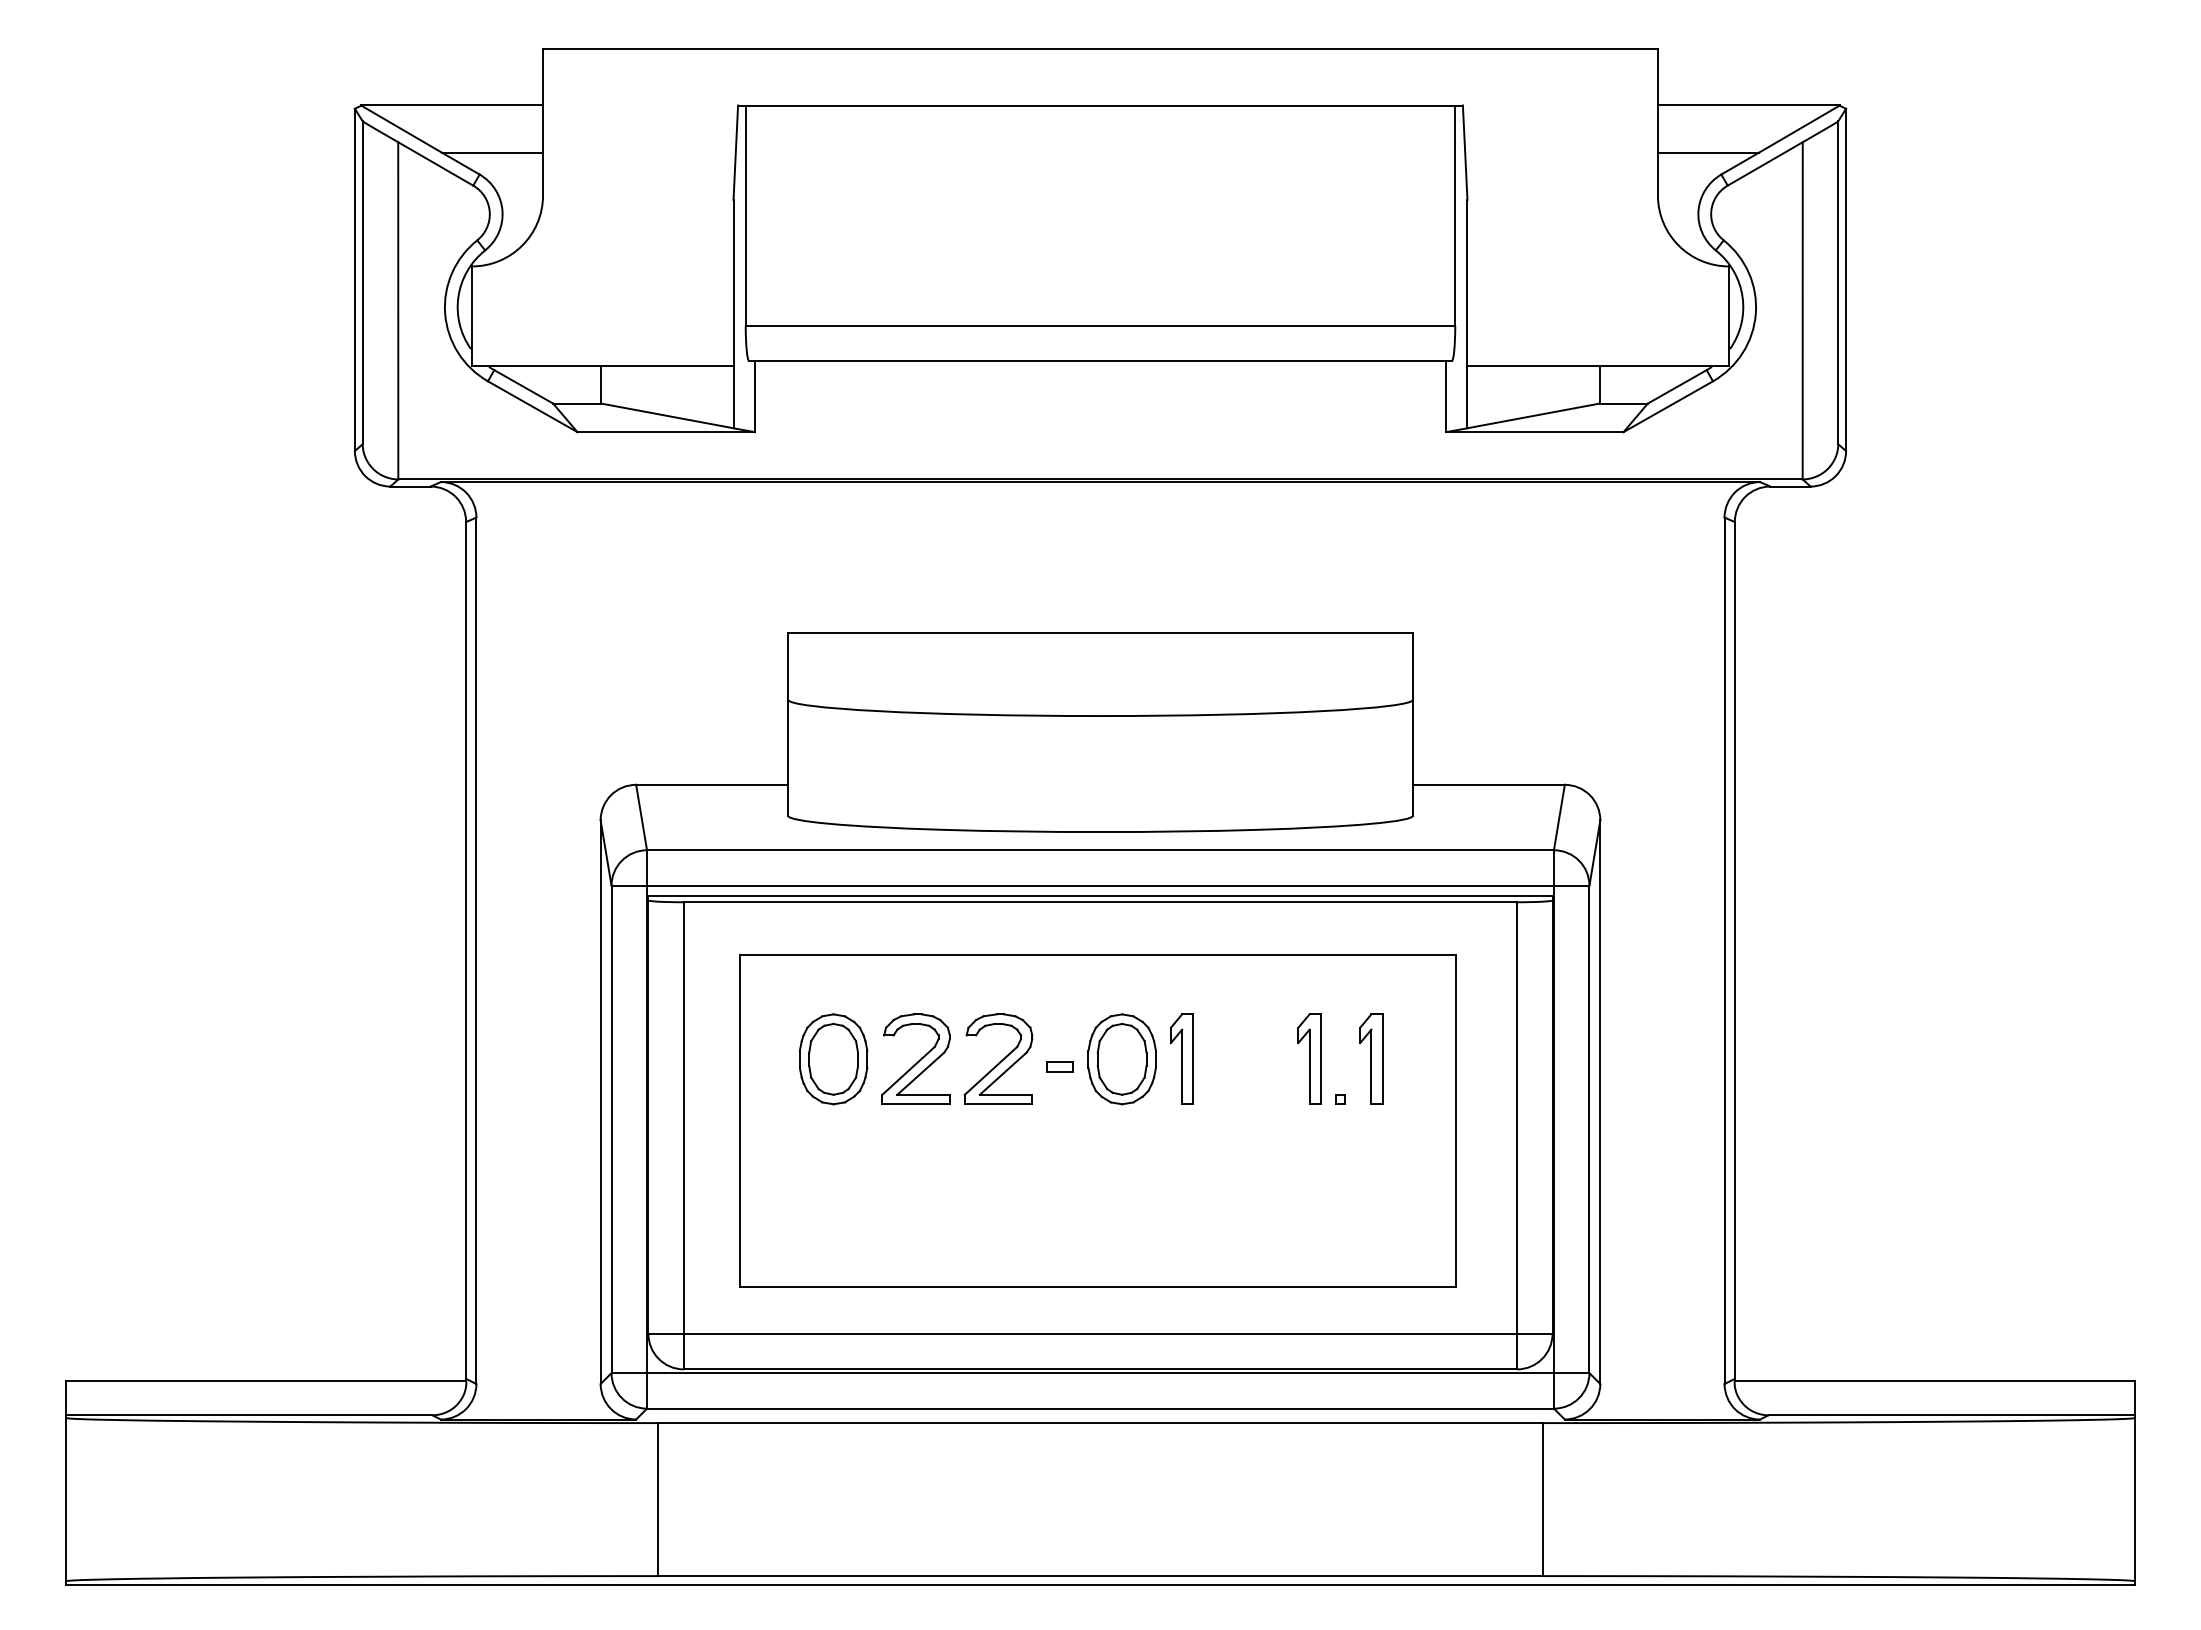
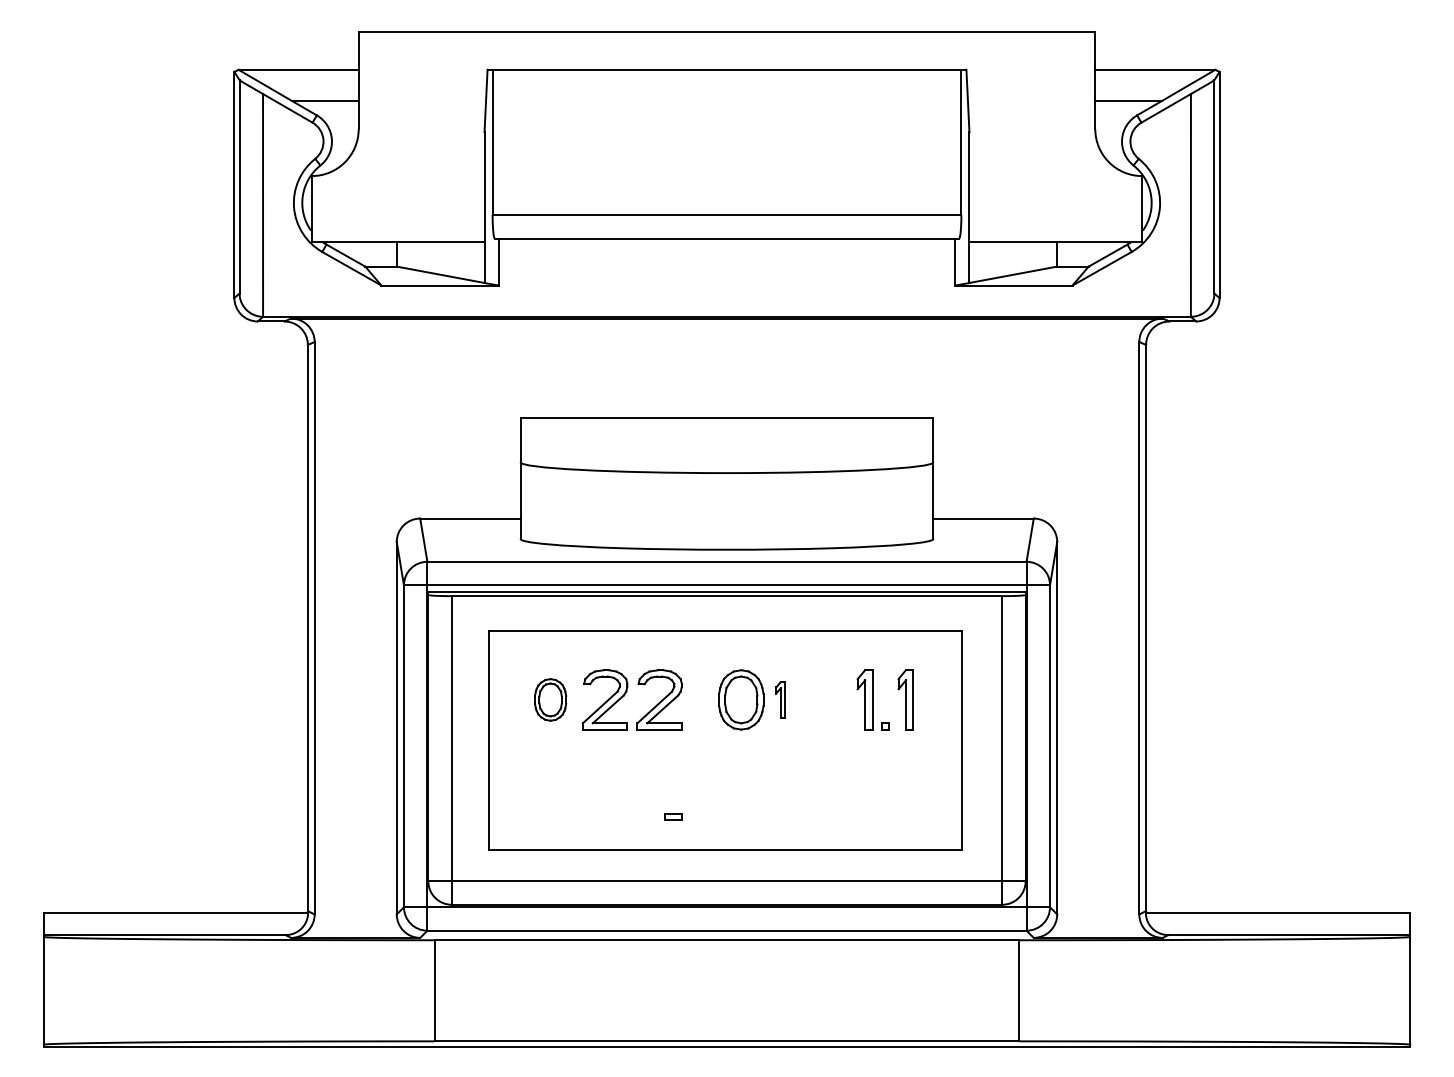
part: (833, 1058) -> (550, 699), size x0.7
part: (1181, 1058) -> (780, 699), size x0.6
part: (1060, 1066) -> (673, 816), moved

